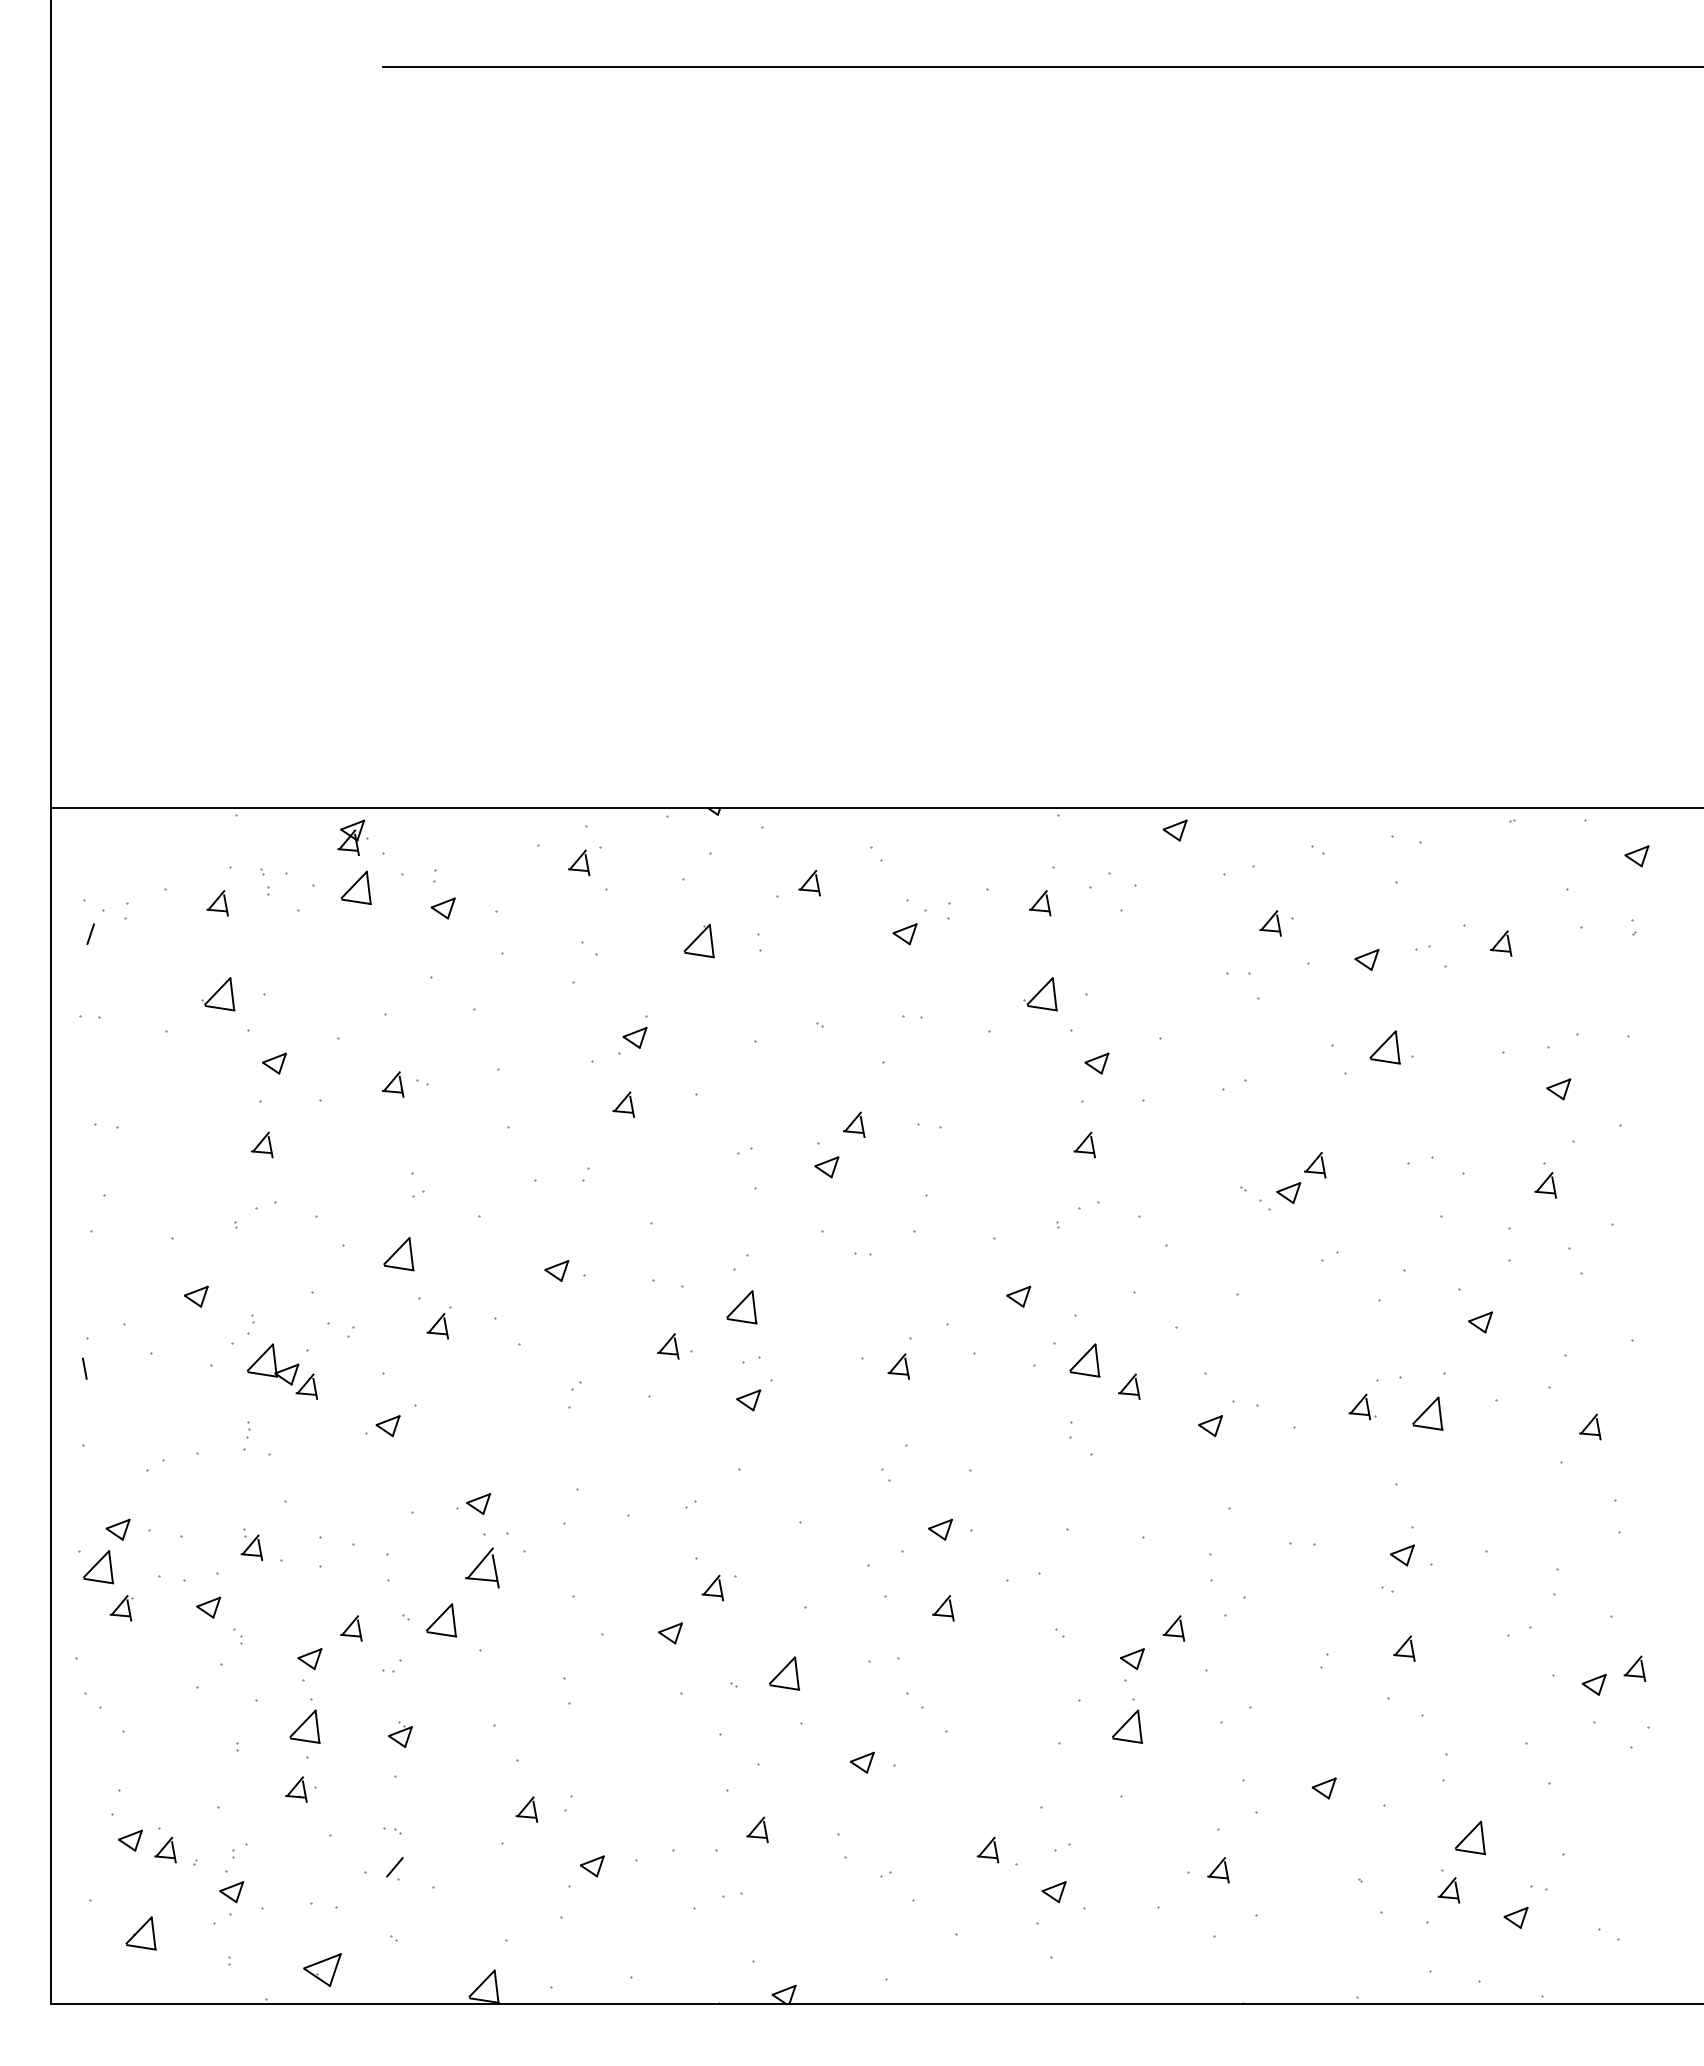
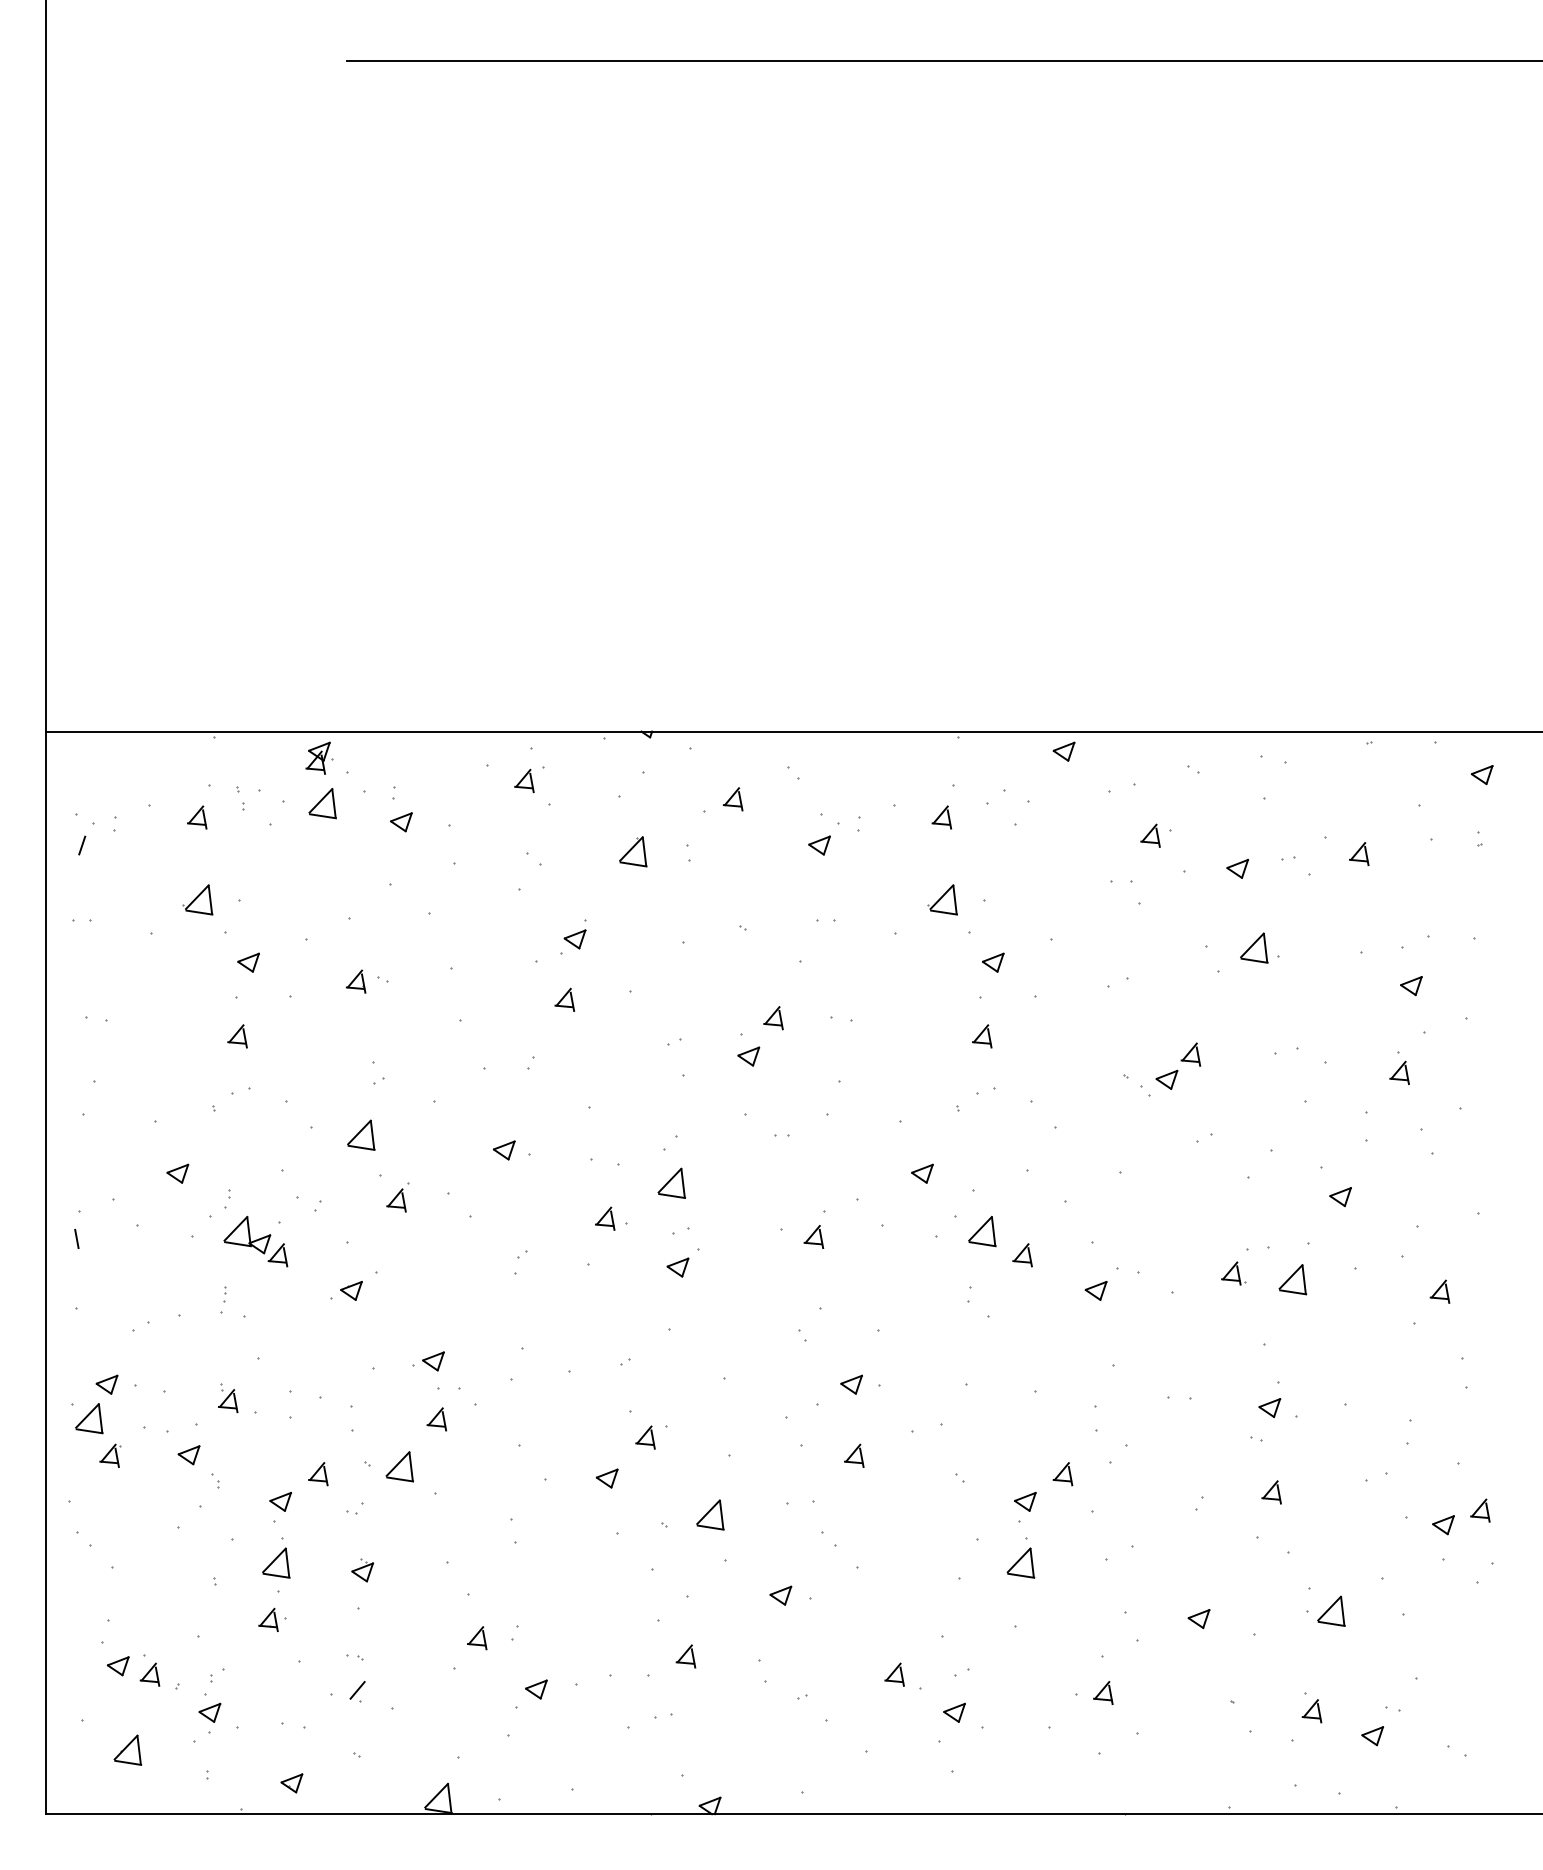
part: (482, 1567) -> (436, 1418), size x0.62
part: (1470, 1837) -> (1331, 1610), moved
part: (321, 1969) -> (291, 1782), size x0.62

